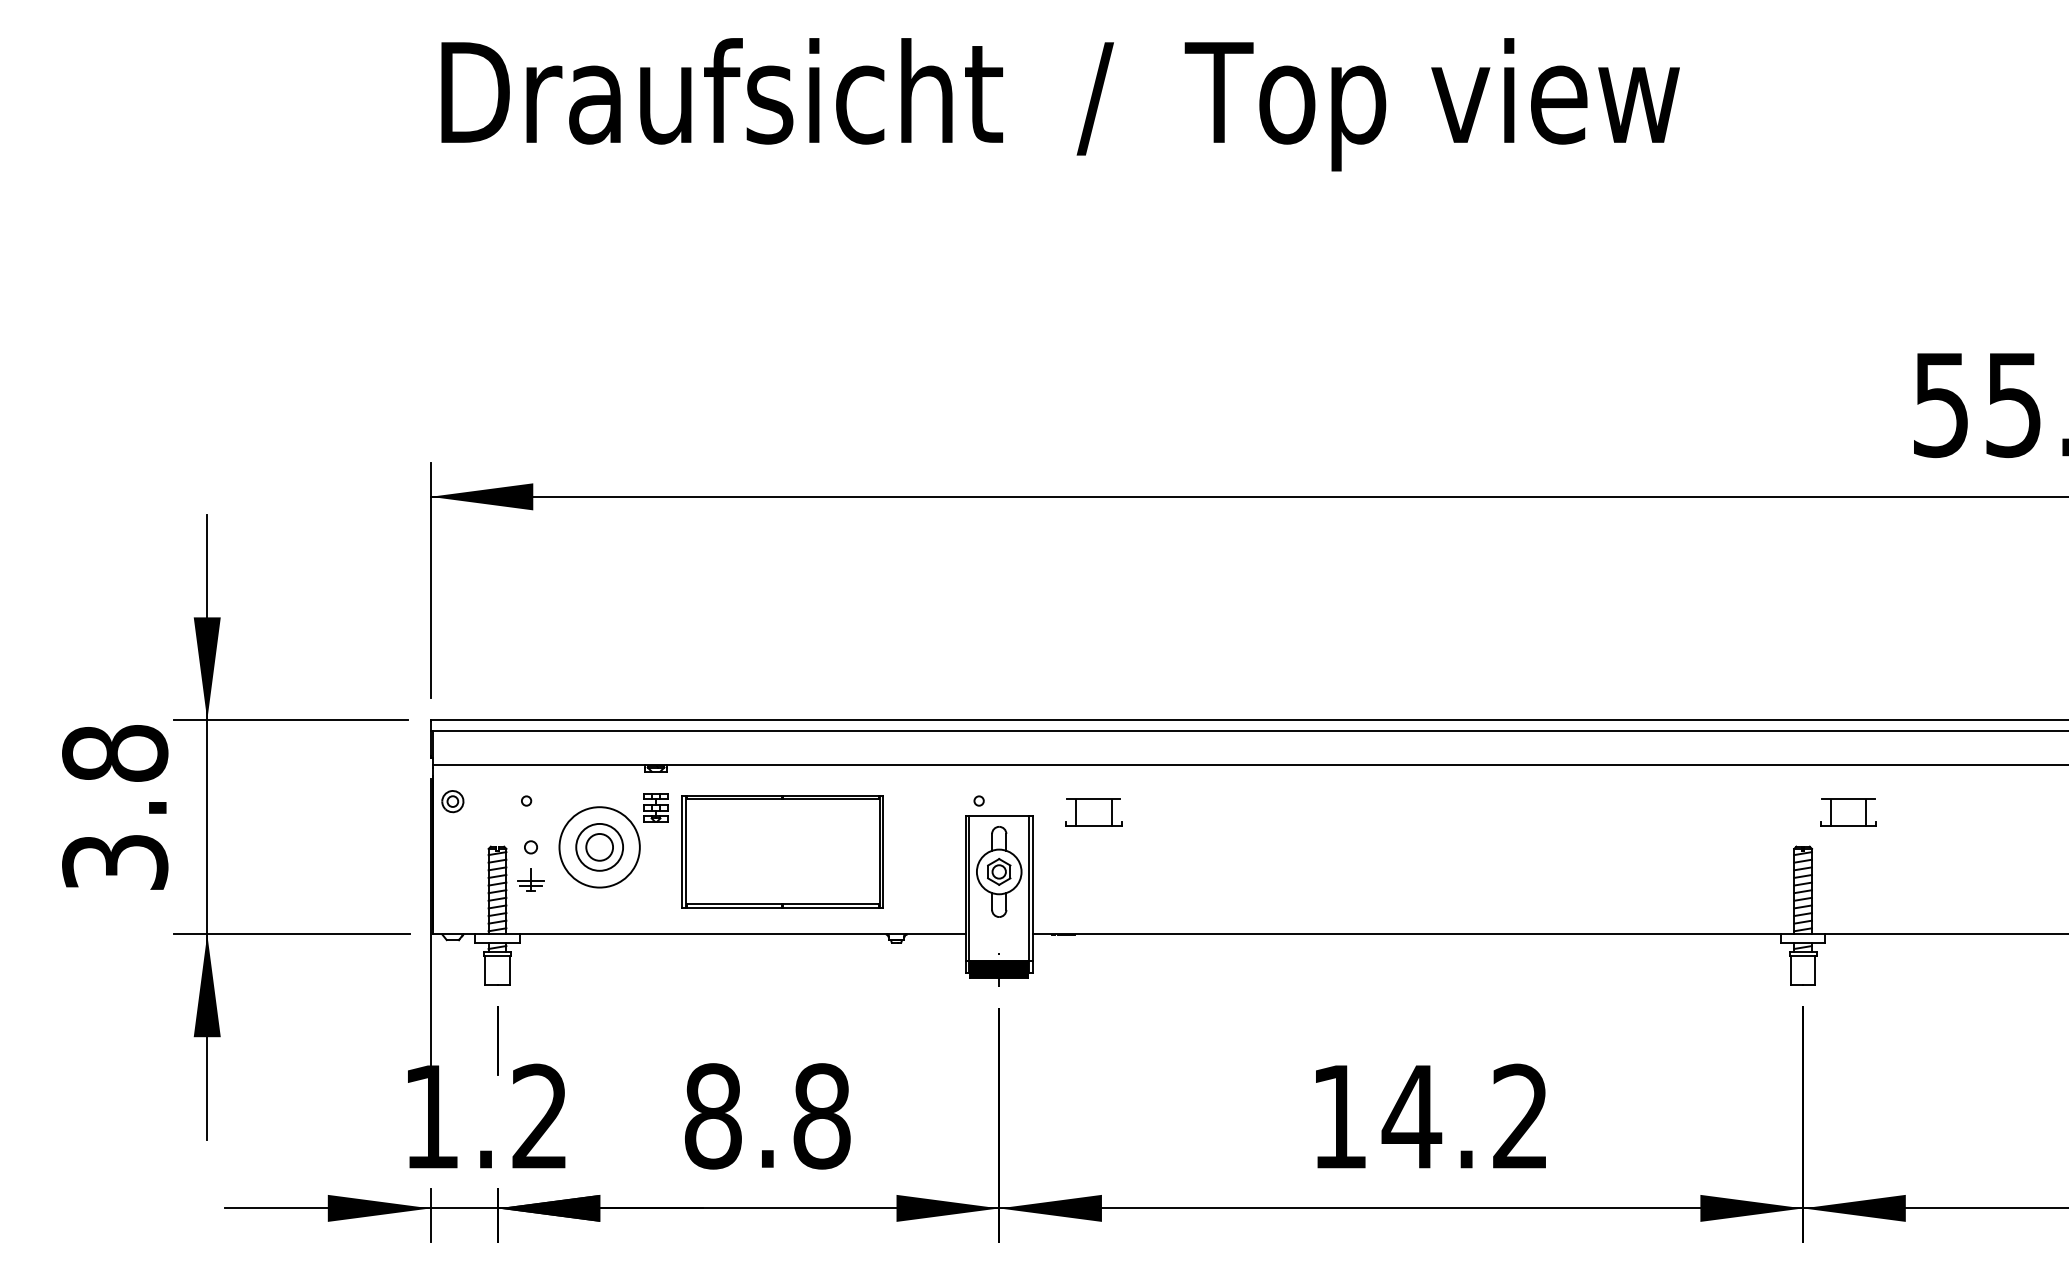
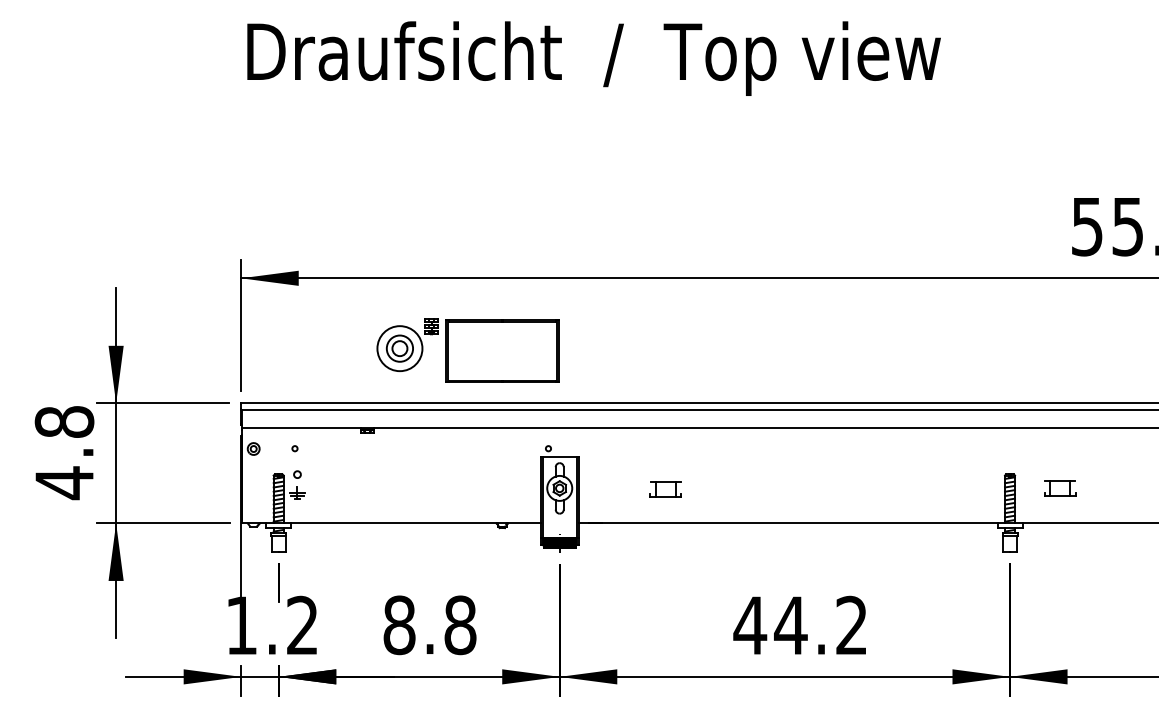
part: (1093, 813) -> (665, 489), moved
part: (1848, 813) -> (1060, 488), moved
part: (720, 850) -> (467, 350), moved
text: (115, 863) -> (64, 483), 3.8 -> 4.8
text: (1339, 1116) -> (750, 625), 14.2 -> 44.2

